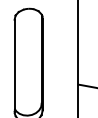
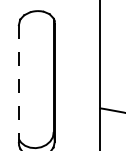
line: (14, 65) -> (18, 83), solid -> dashed

